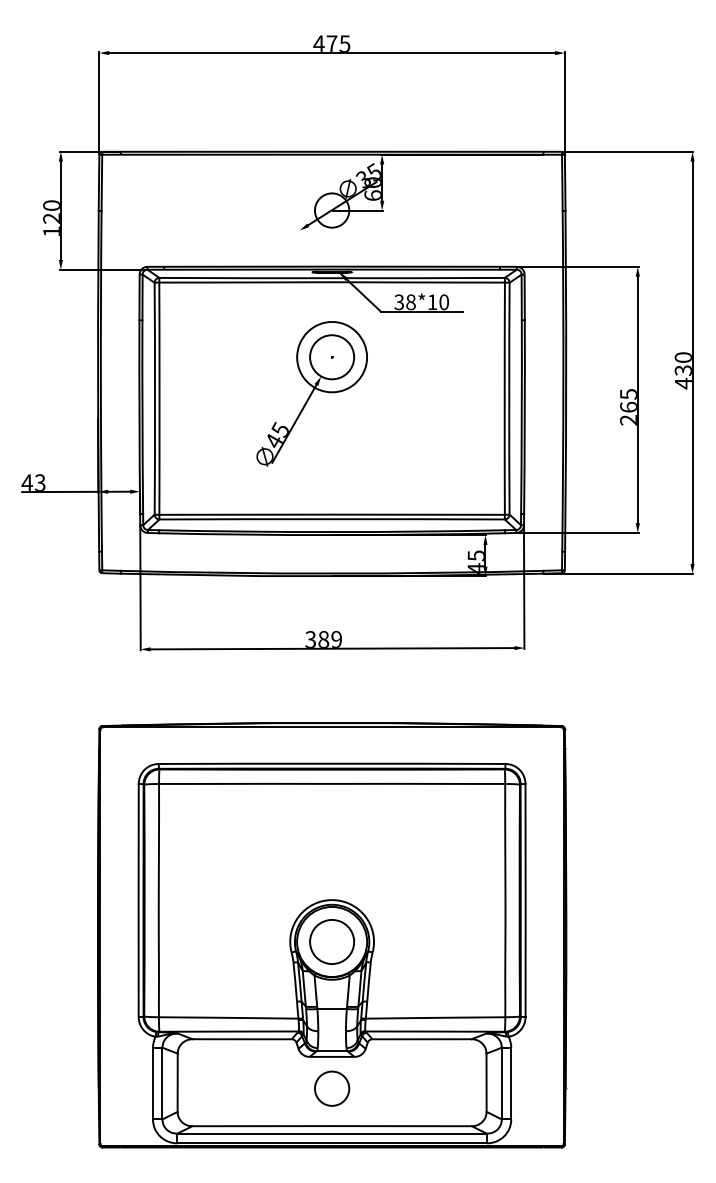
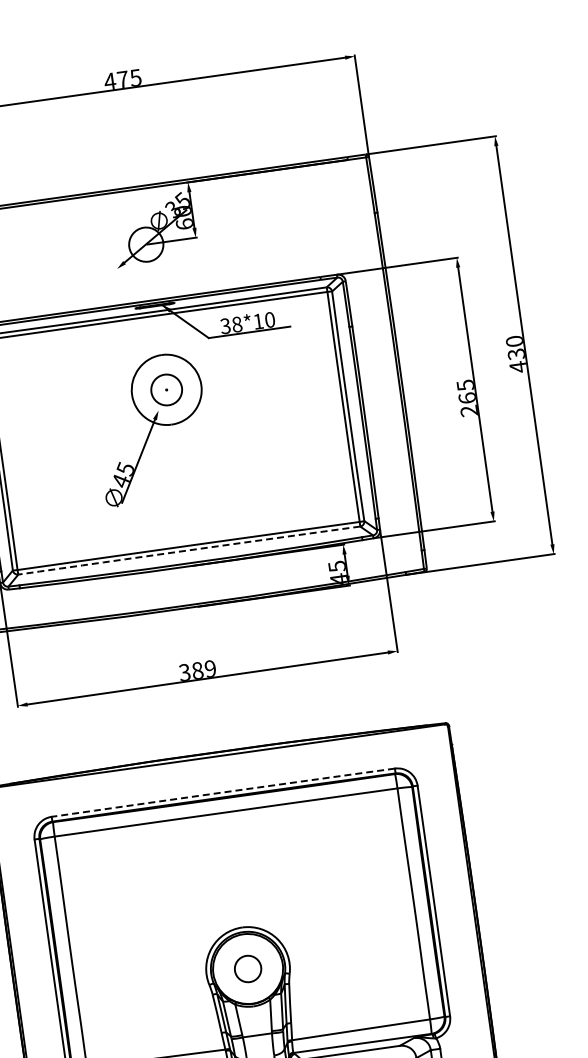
circle: (332, 357) -> (167, 390), size x0.7
arc: (332, 519) -> (189, 550), solid -> dashed
arc: (332, 763) -> (223, 792), solid -> dashed
circle: (332, 941) -> (248, 968), size x0.6

